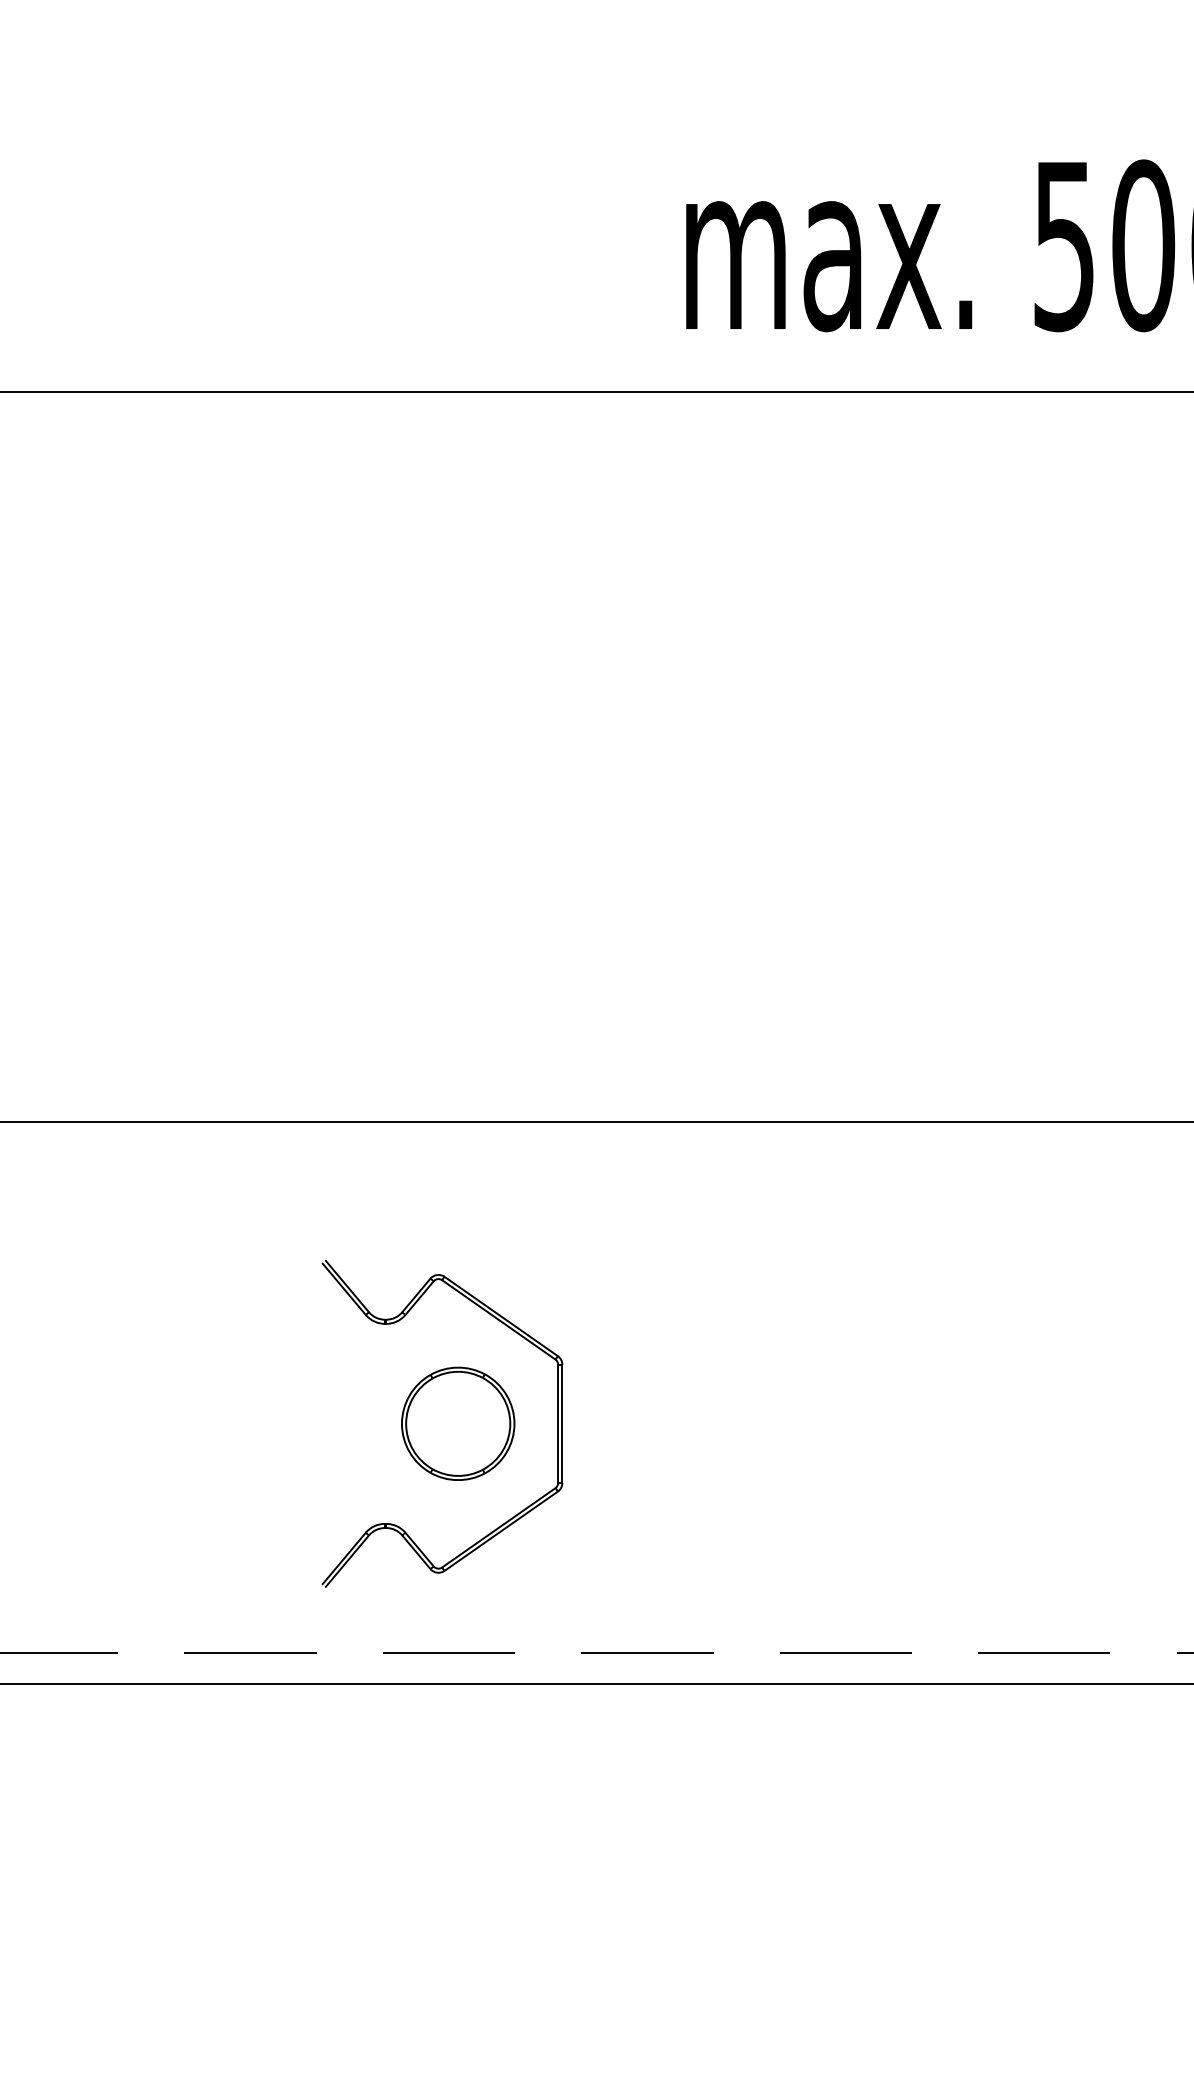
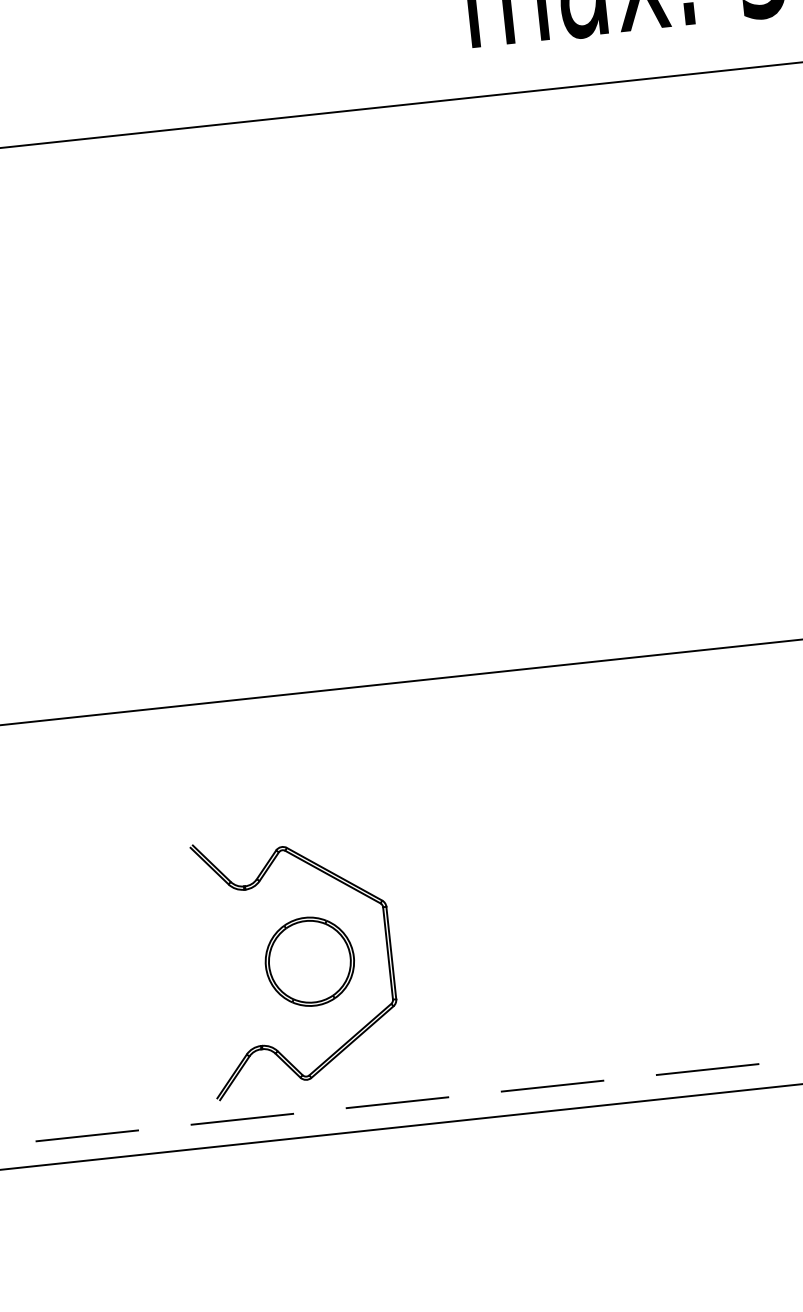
part: (442, 1423) -> (297, 962), moved

